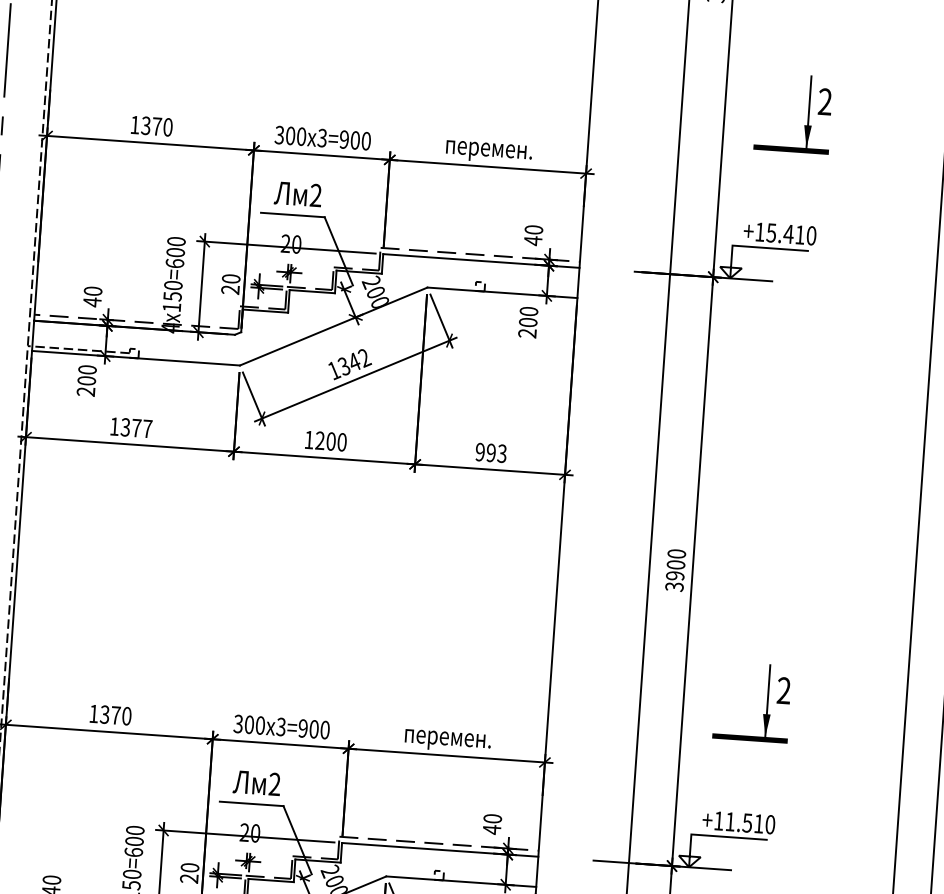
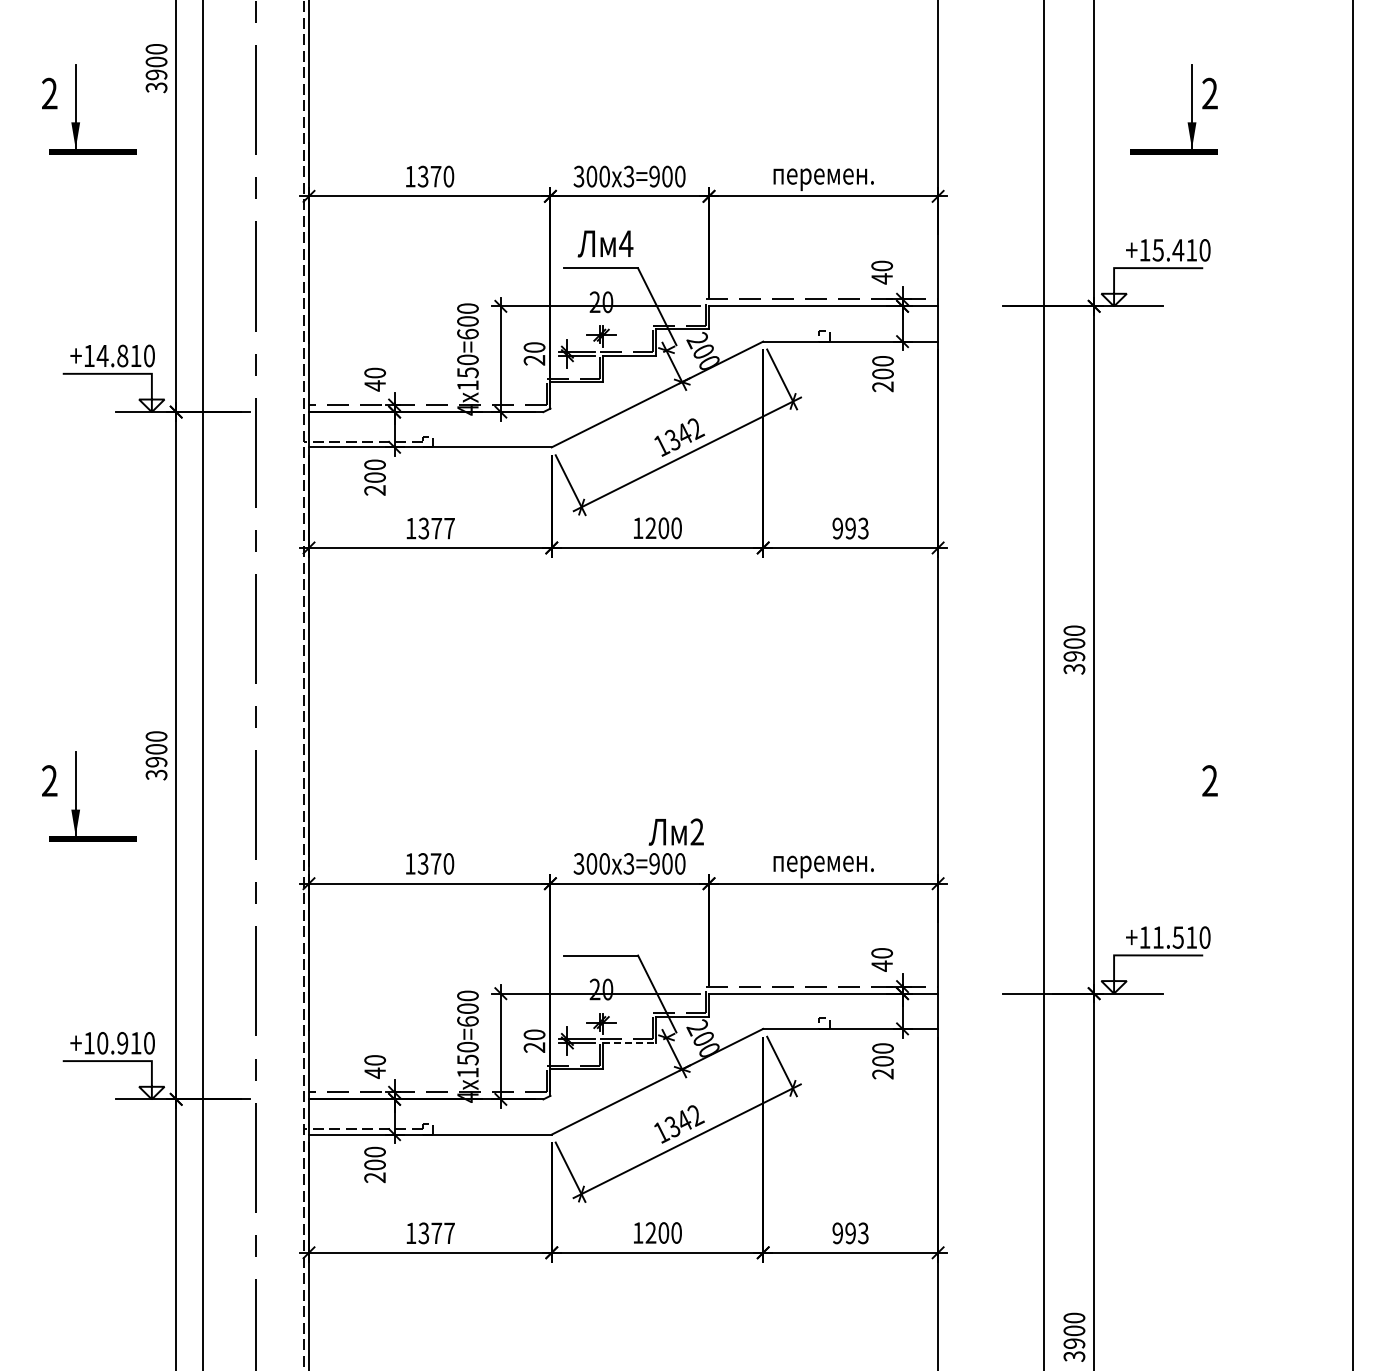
text: (316, 195) -> (626, 243), 2 -> 4
part: (767, 702) -> (1191, 796), removed
text: (256, 782) -> (675, 831), moved
line: (271, 880) -> (630, 1043), solid -> dashed

